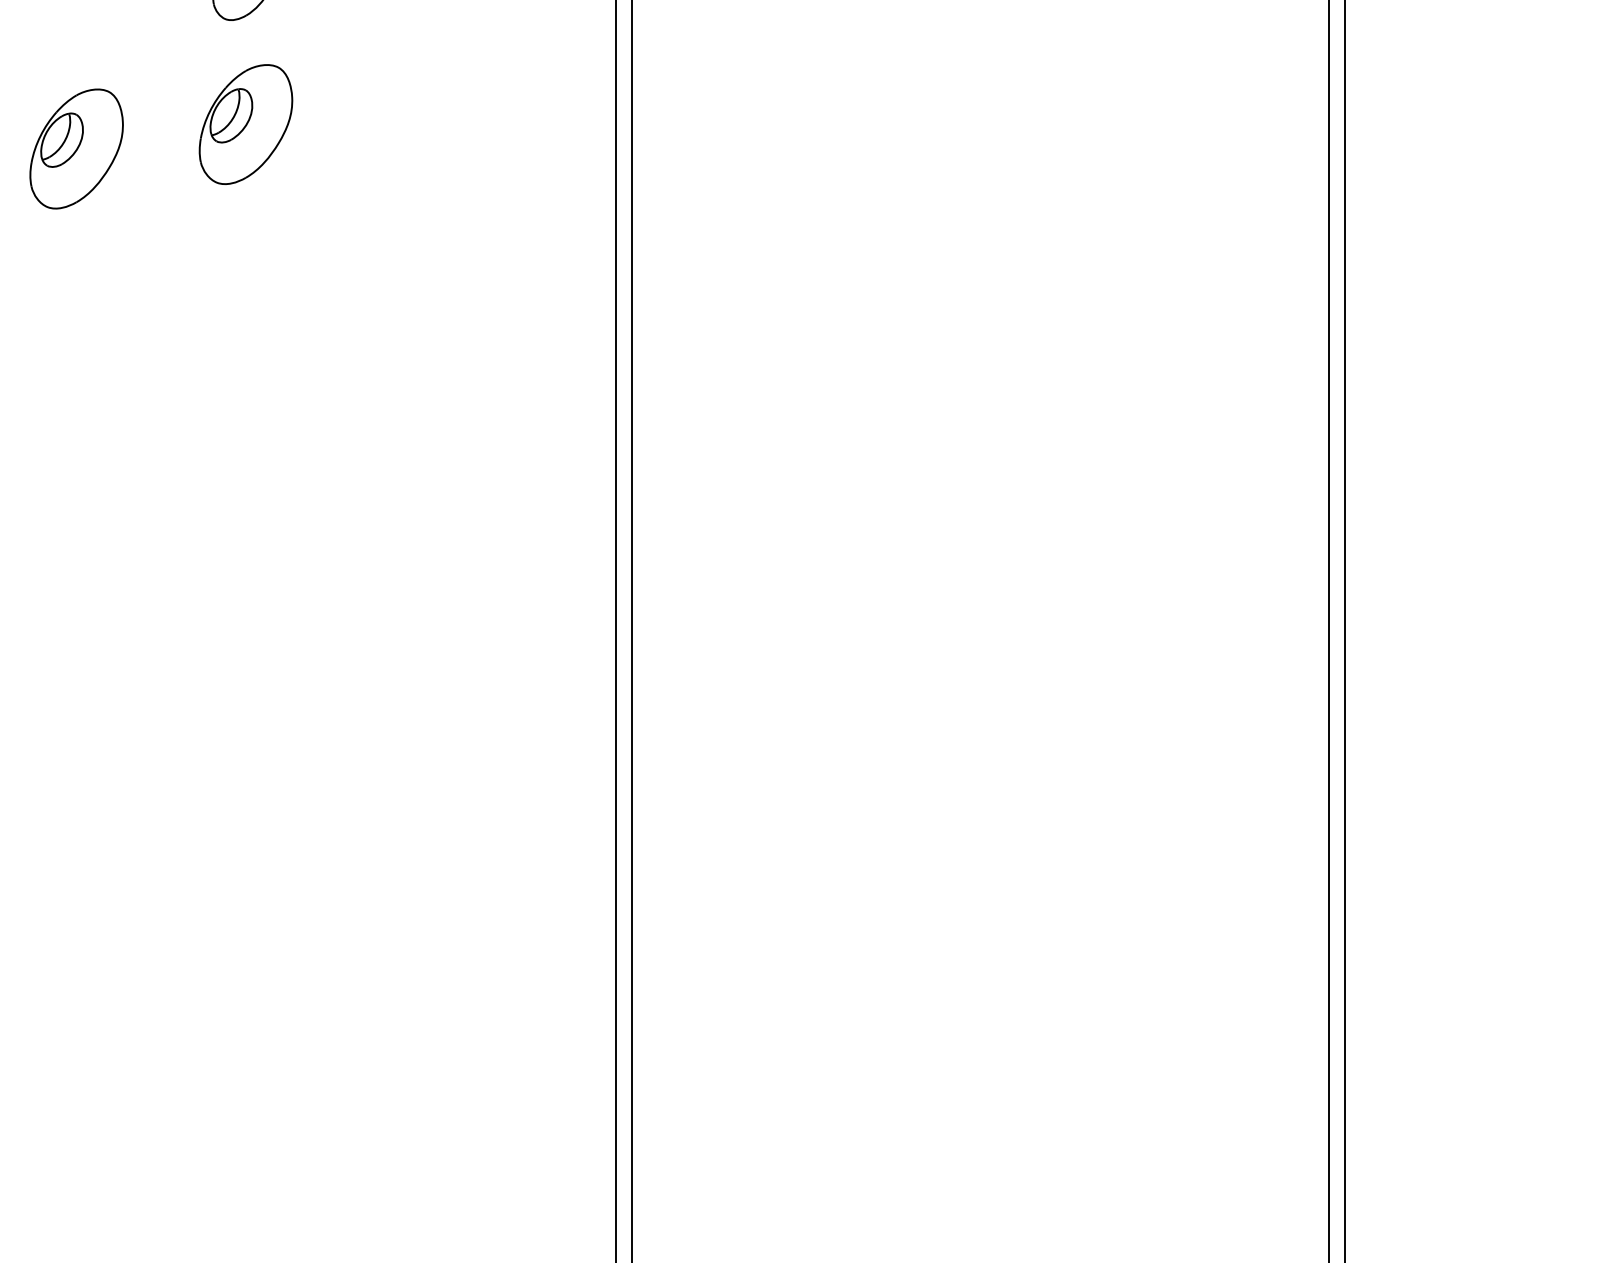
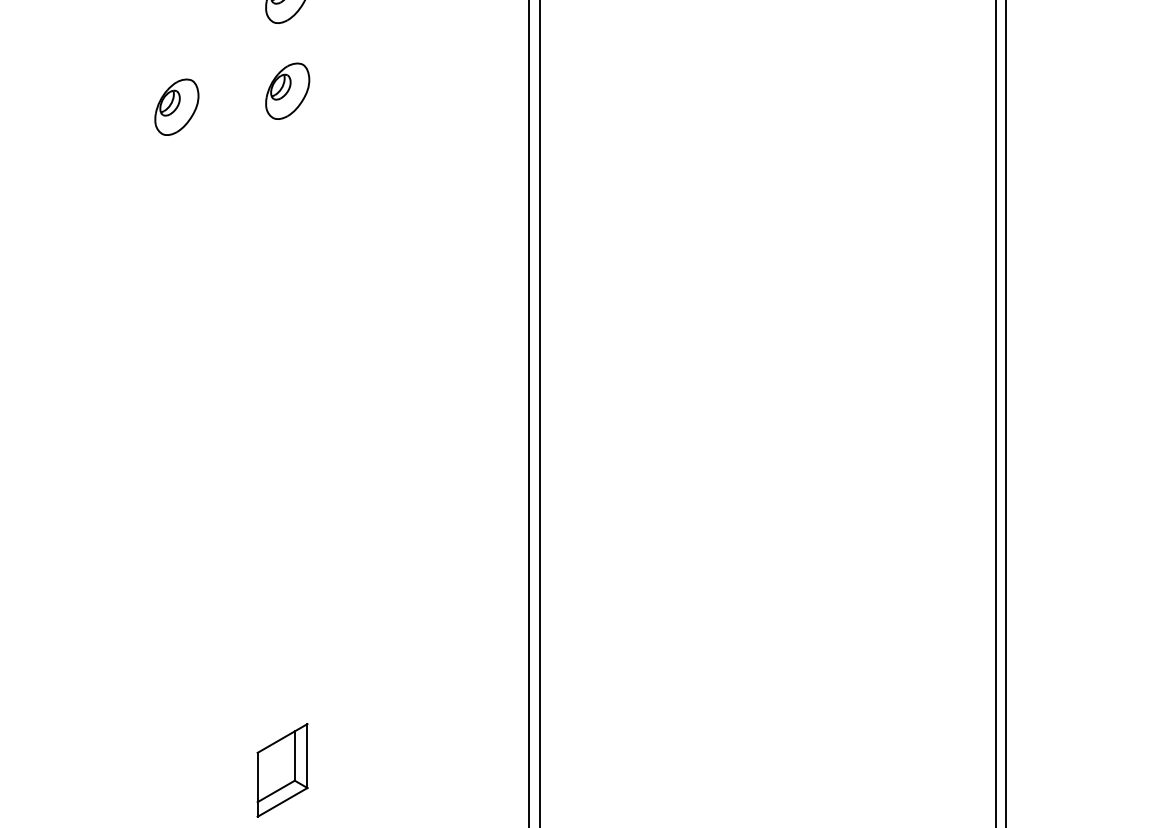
part: (245, 123) -> (287, 90), size x0.71
part: (76, 147) -> (176, 106), size x0.71
part: (238, 1163) -> (282, 770), added

